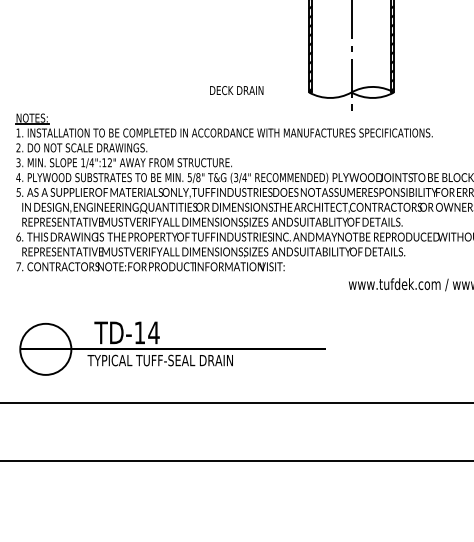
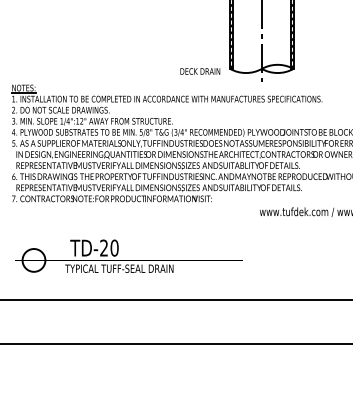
text: (237, 90) -> (200, 71), moved
text: (147, 332) -> (109, 247), TD-14 -> TD-20
circle: (45, 349) -> (33, 260), size x0.6

